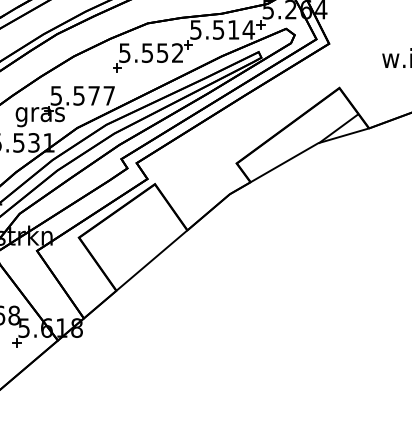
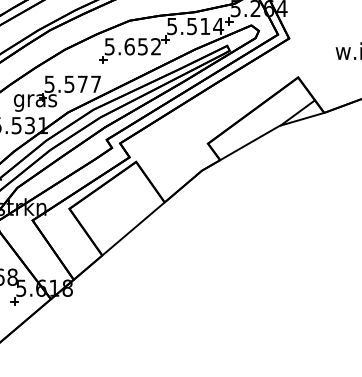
text: (147, 52) -> (129, 46), 5.552 -> 5.652

